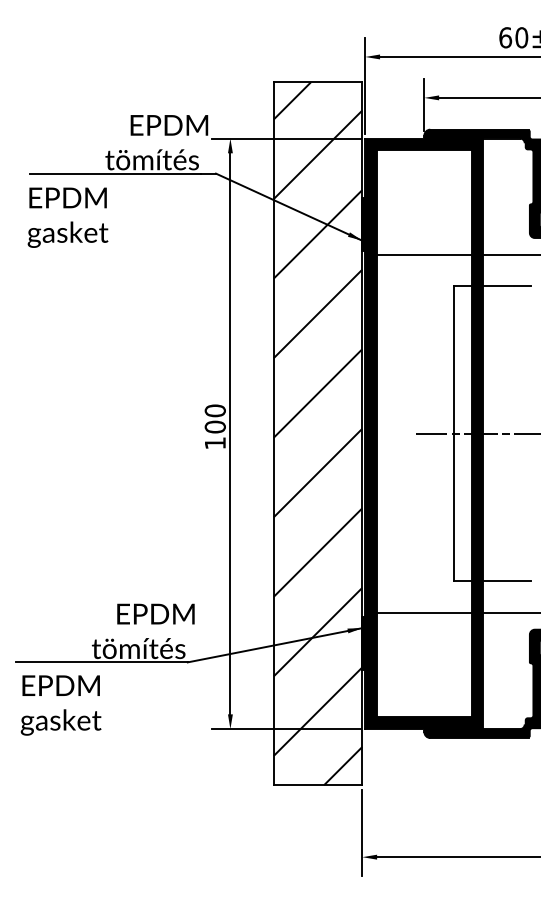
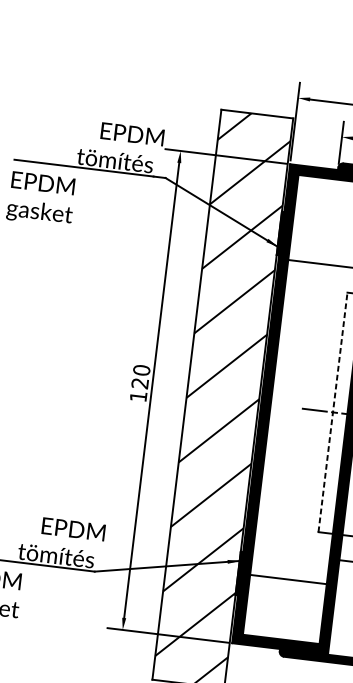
text: (214, 426) -> (139, 382), 100 -> 120
line: (453, 433) -> (332, 412), solid -> dashed
line: (424, 612) -> (288, 579), moved

